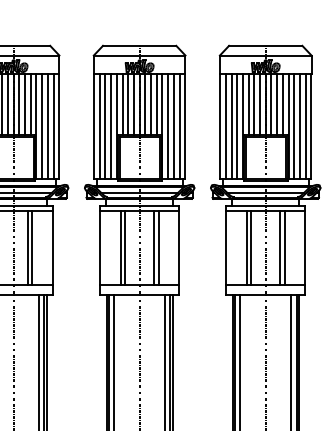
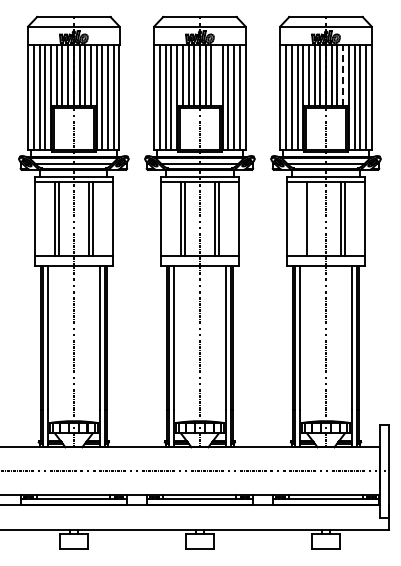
line: (157, 104) -> (217, 75), removed
line: (283, 104) -> (343, 75), solid -> dashed
line: (251, 247) -> (311, 218), removed

